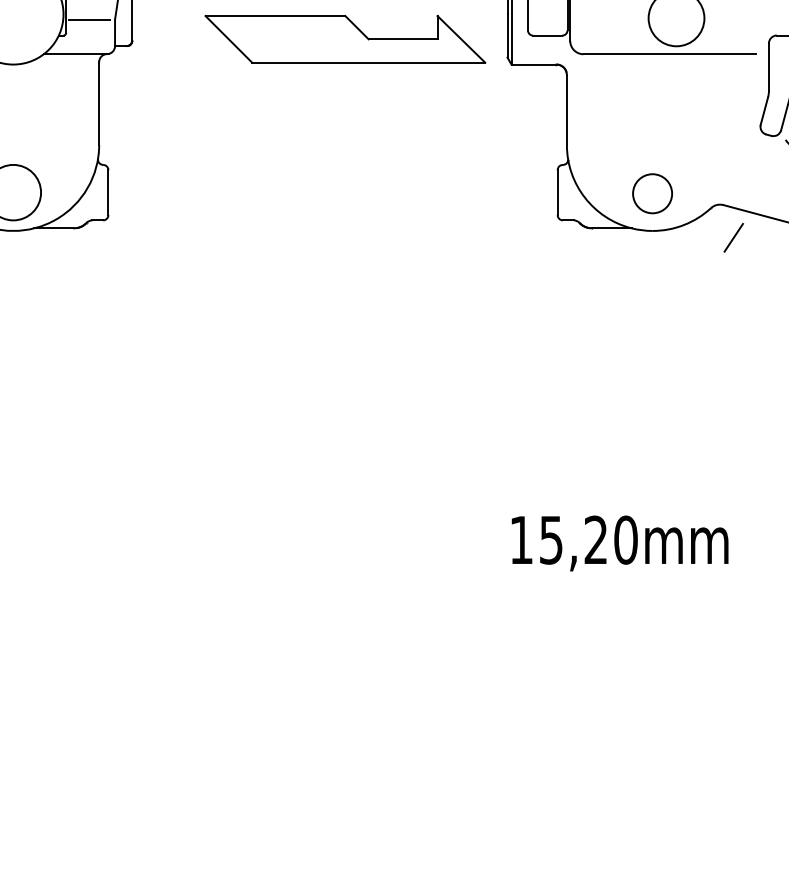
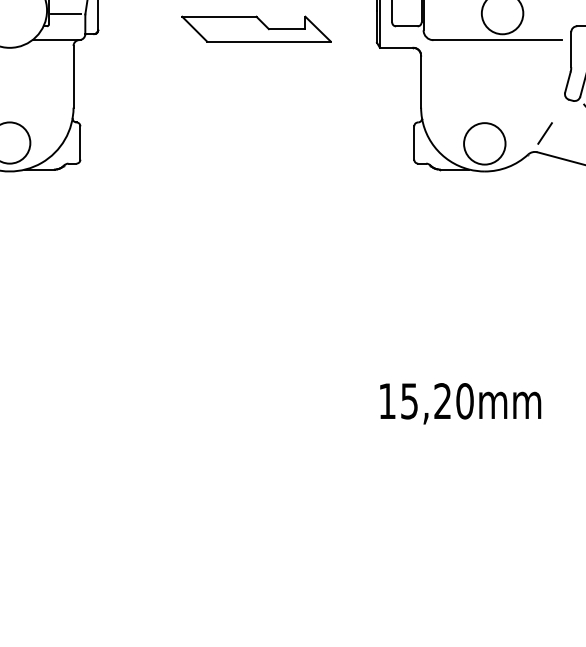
part: (345, 39) -> (256, 29), size x0.71
circle: (652, 193) -> (484, 143), size x1.43
line: (733, 237) -> (544, 133), moved

